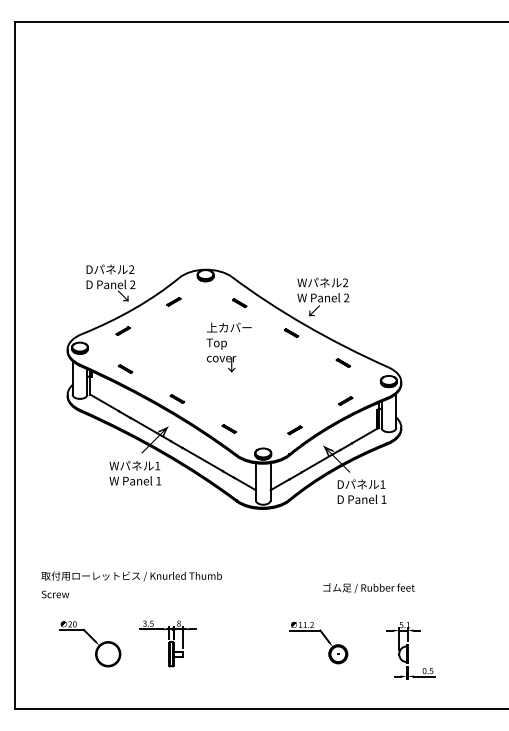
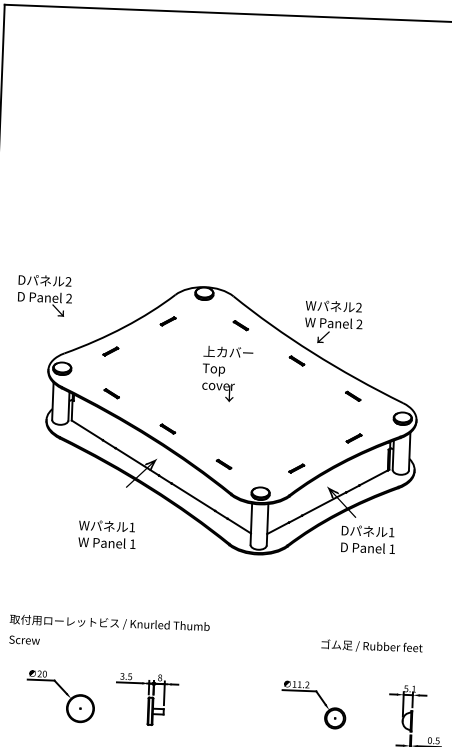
text: (110, 282) -> (44, 295), moved
text: (135, 473) -> (107, 534), moved

